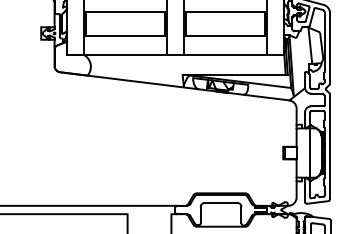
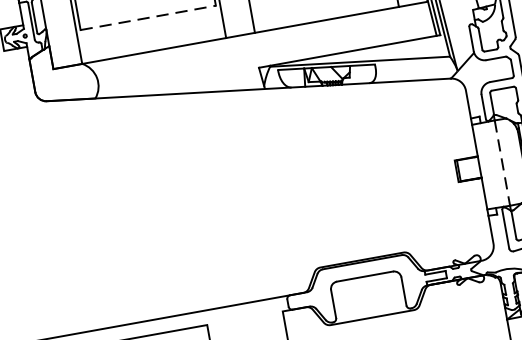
line: (126, 35) -> (149, 17), solid -> dashed
line: (309, 153) -> (502, 163), solid -> dashed

